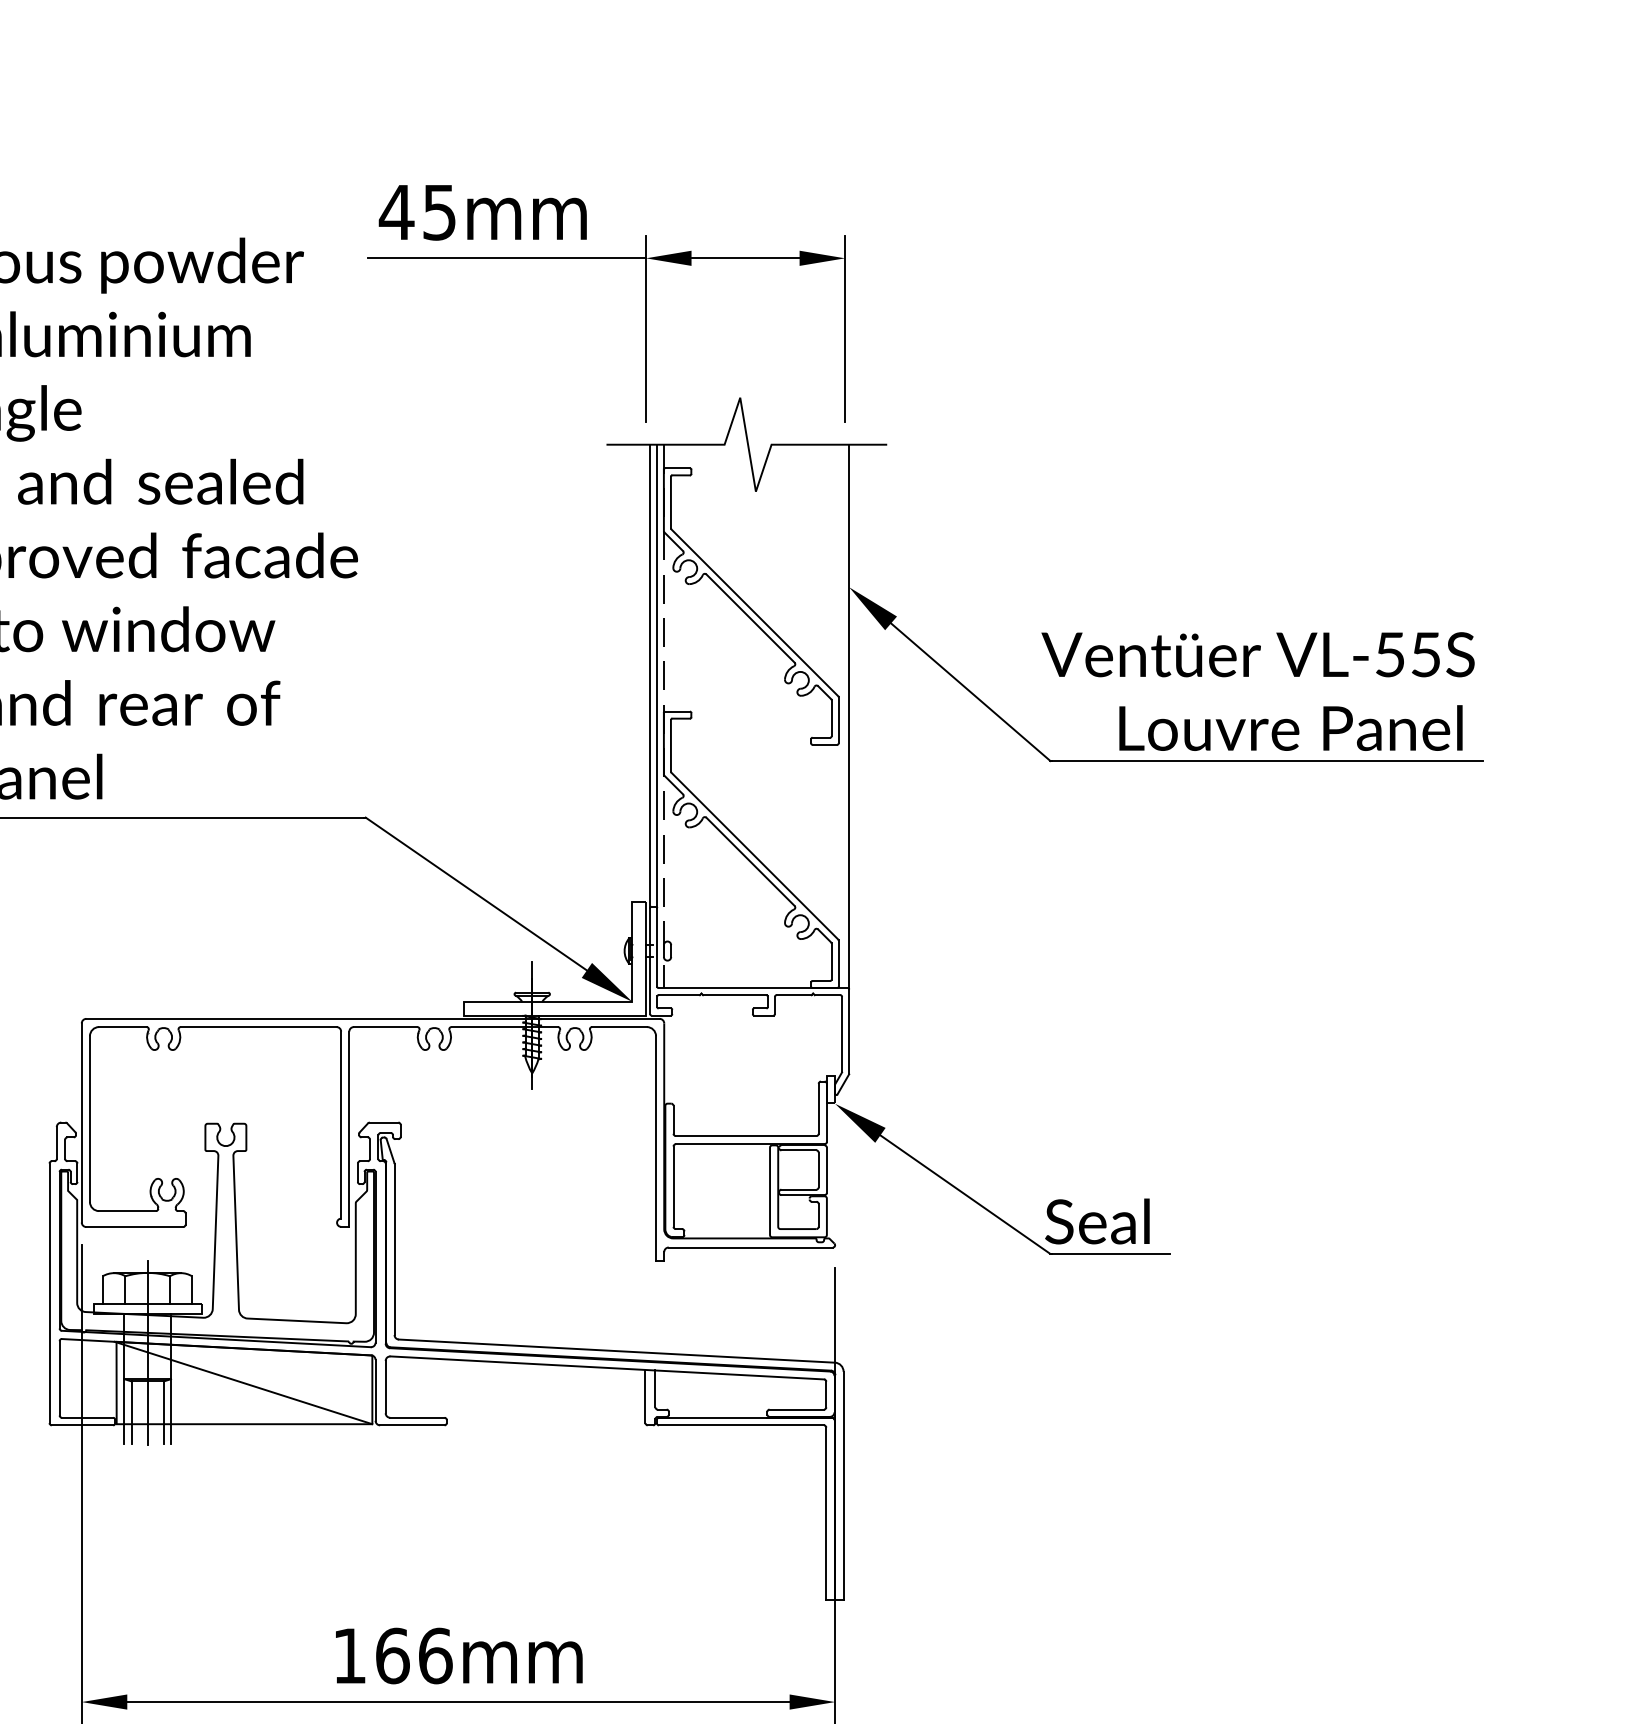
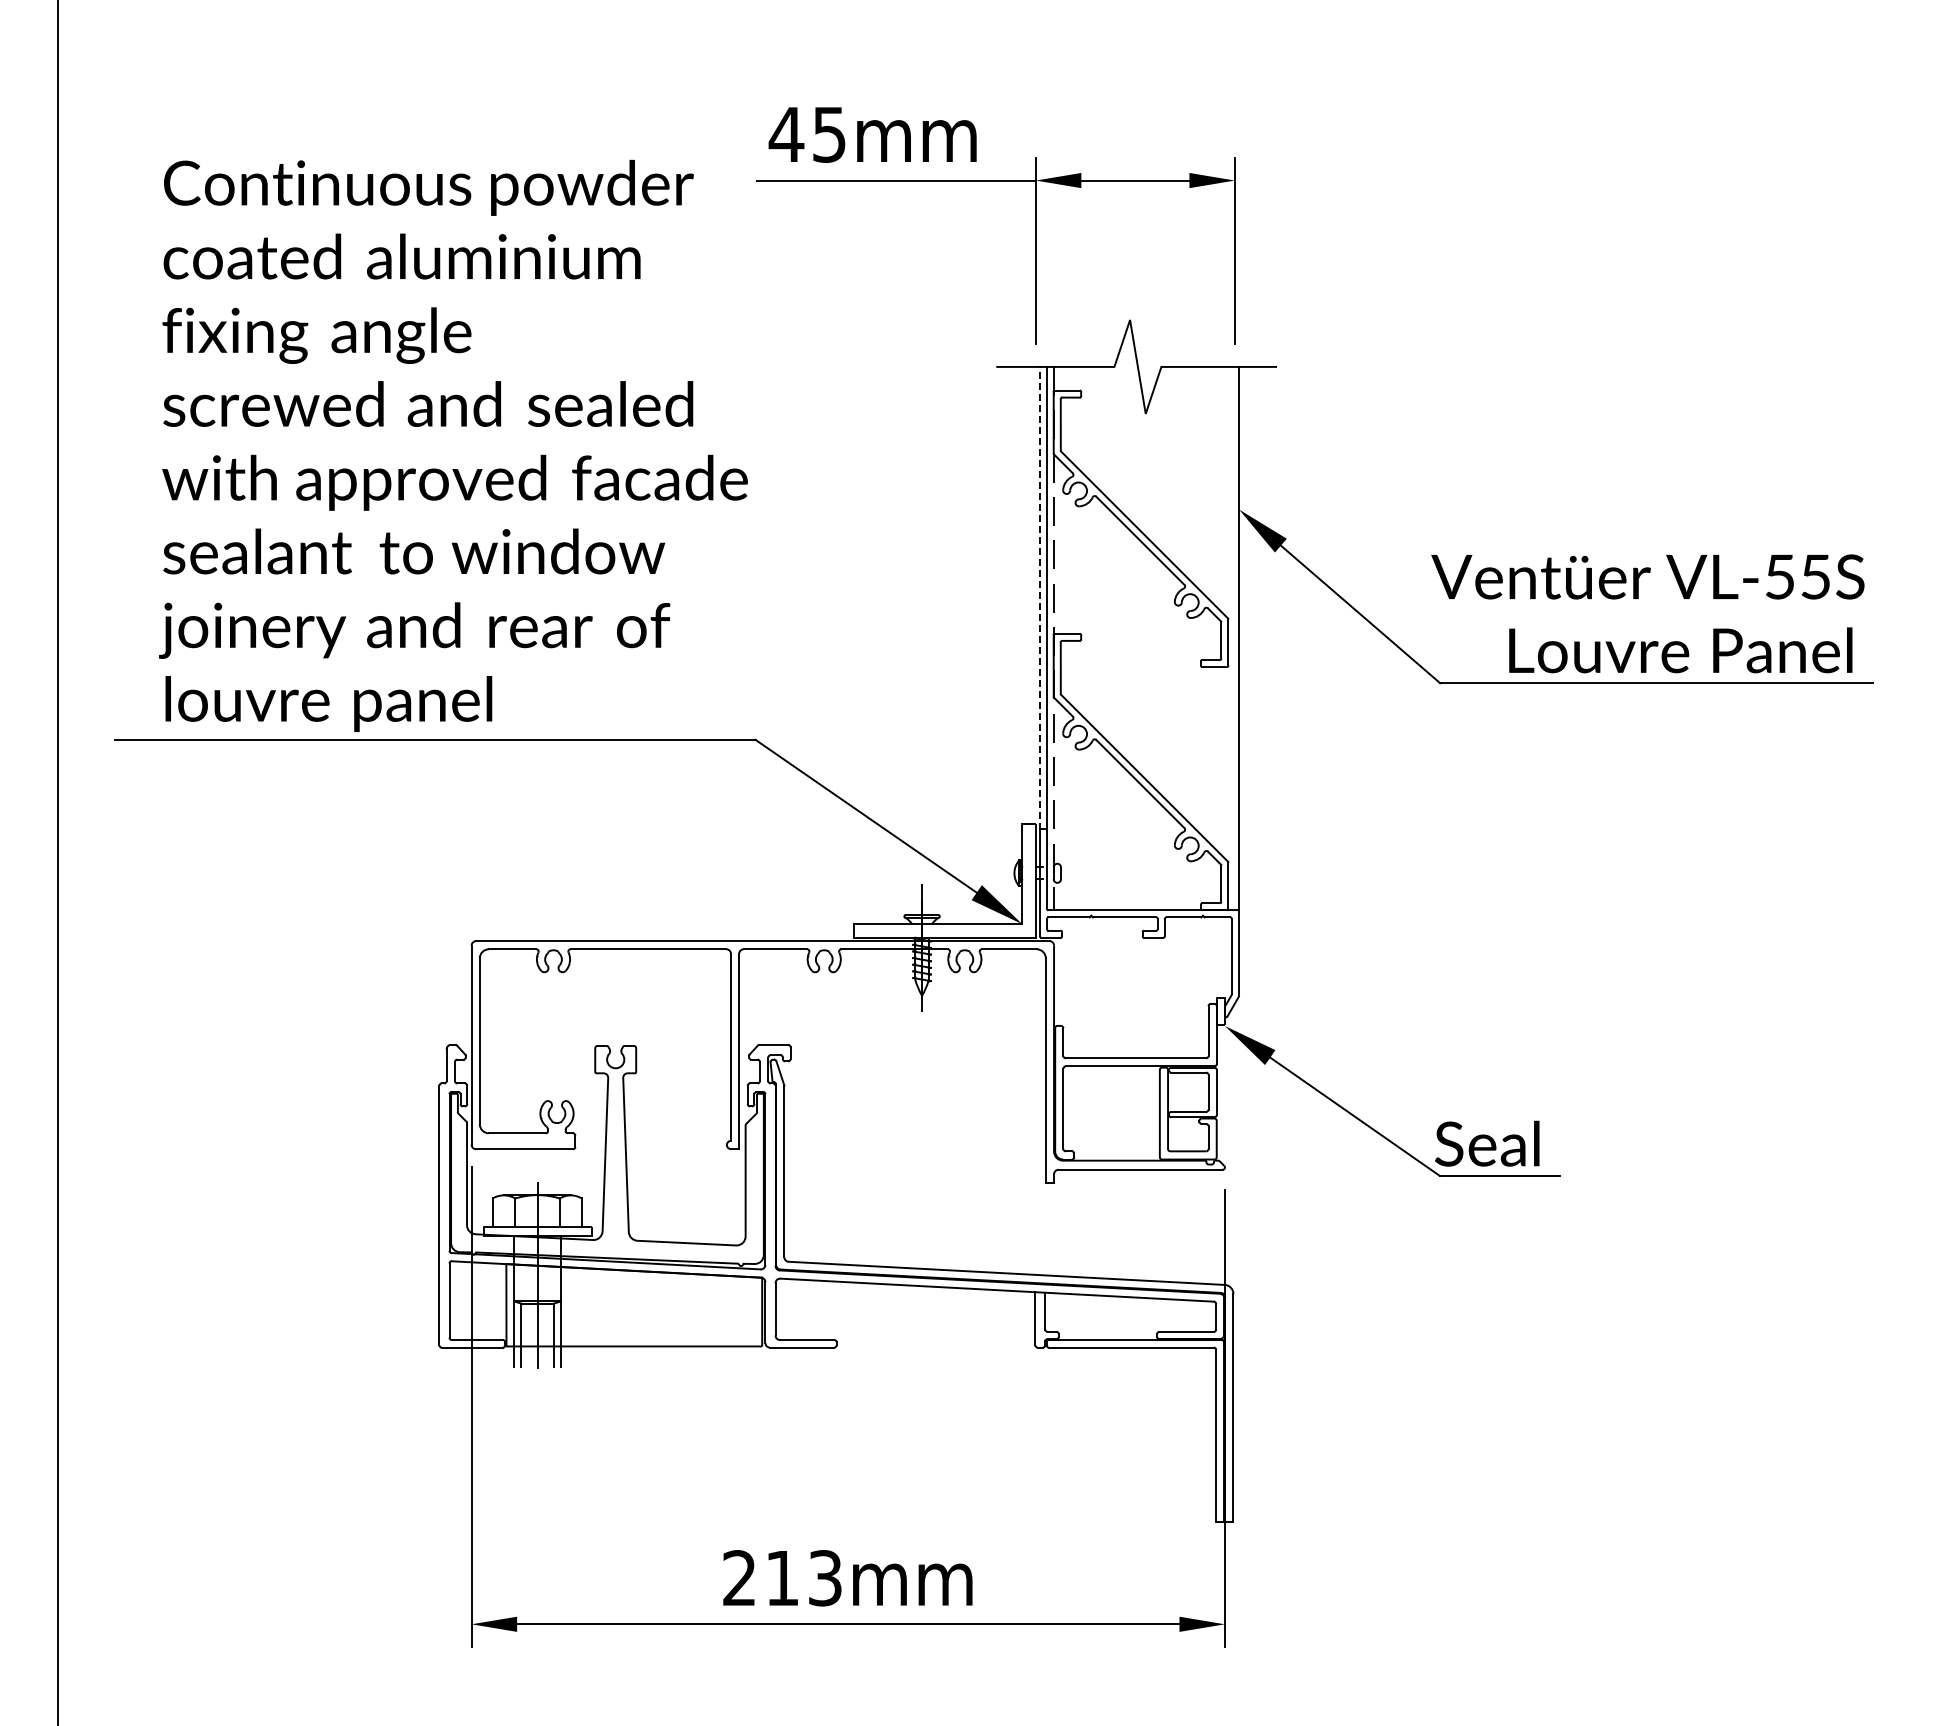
line: (650, 676) -> (1040, 598), solid -> dashed
line: (243, 1383) -> (633, 1305), removed
text: (392, 1656) -> (782, 1578), 166mm -> 213mm

